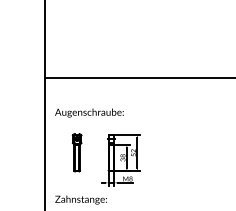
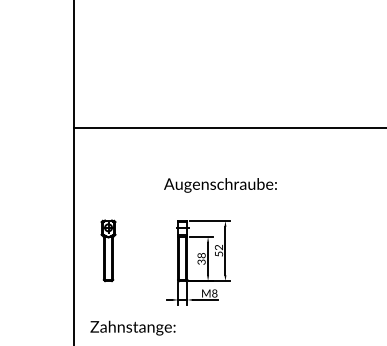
text: (89, 112) -> (220, 184), moved
part: (76, 152) -> (107, 250), moved

